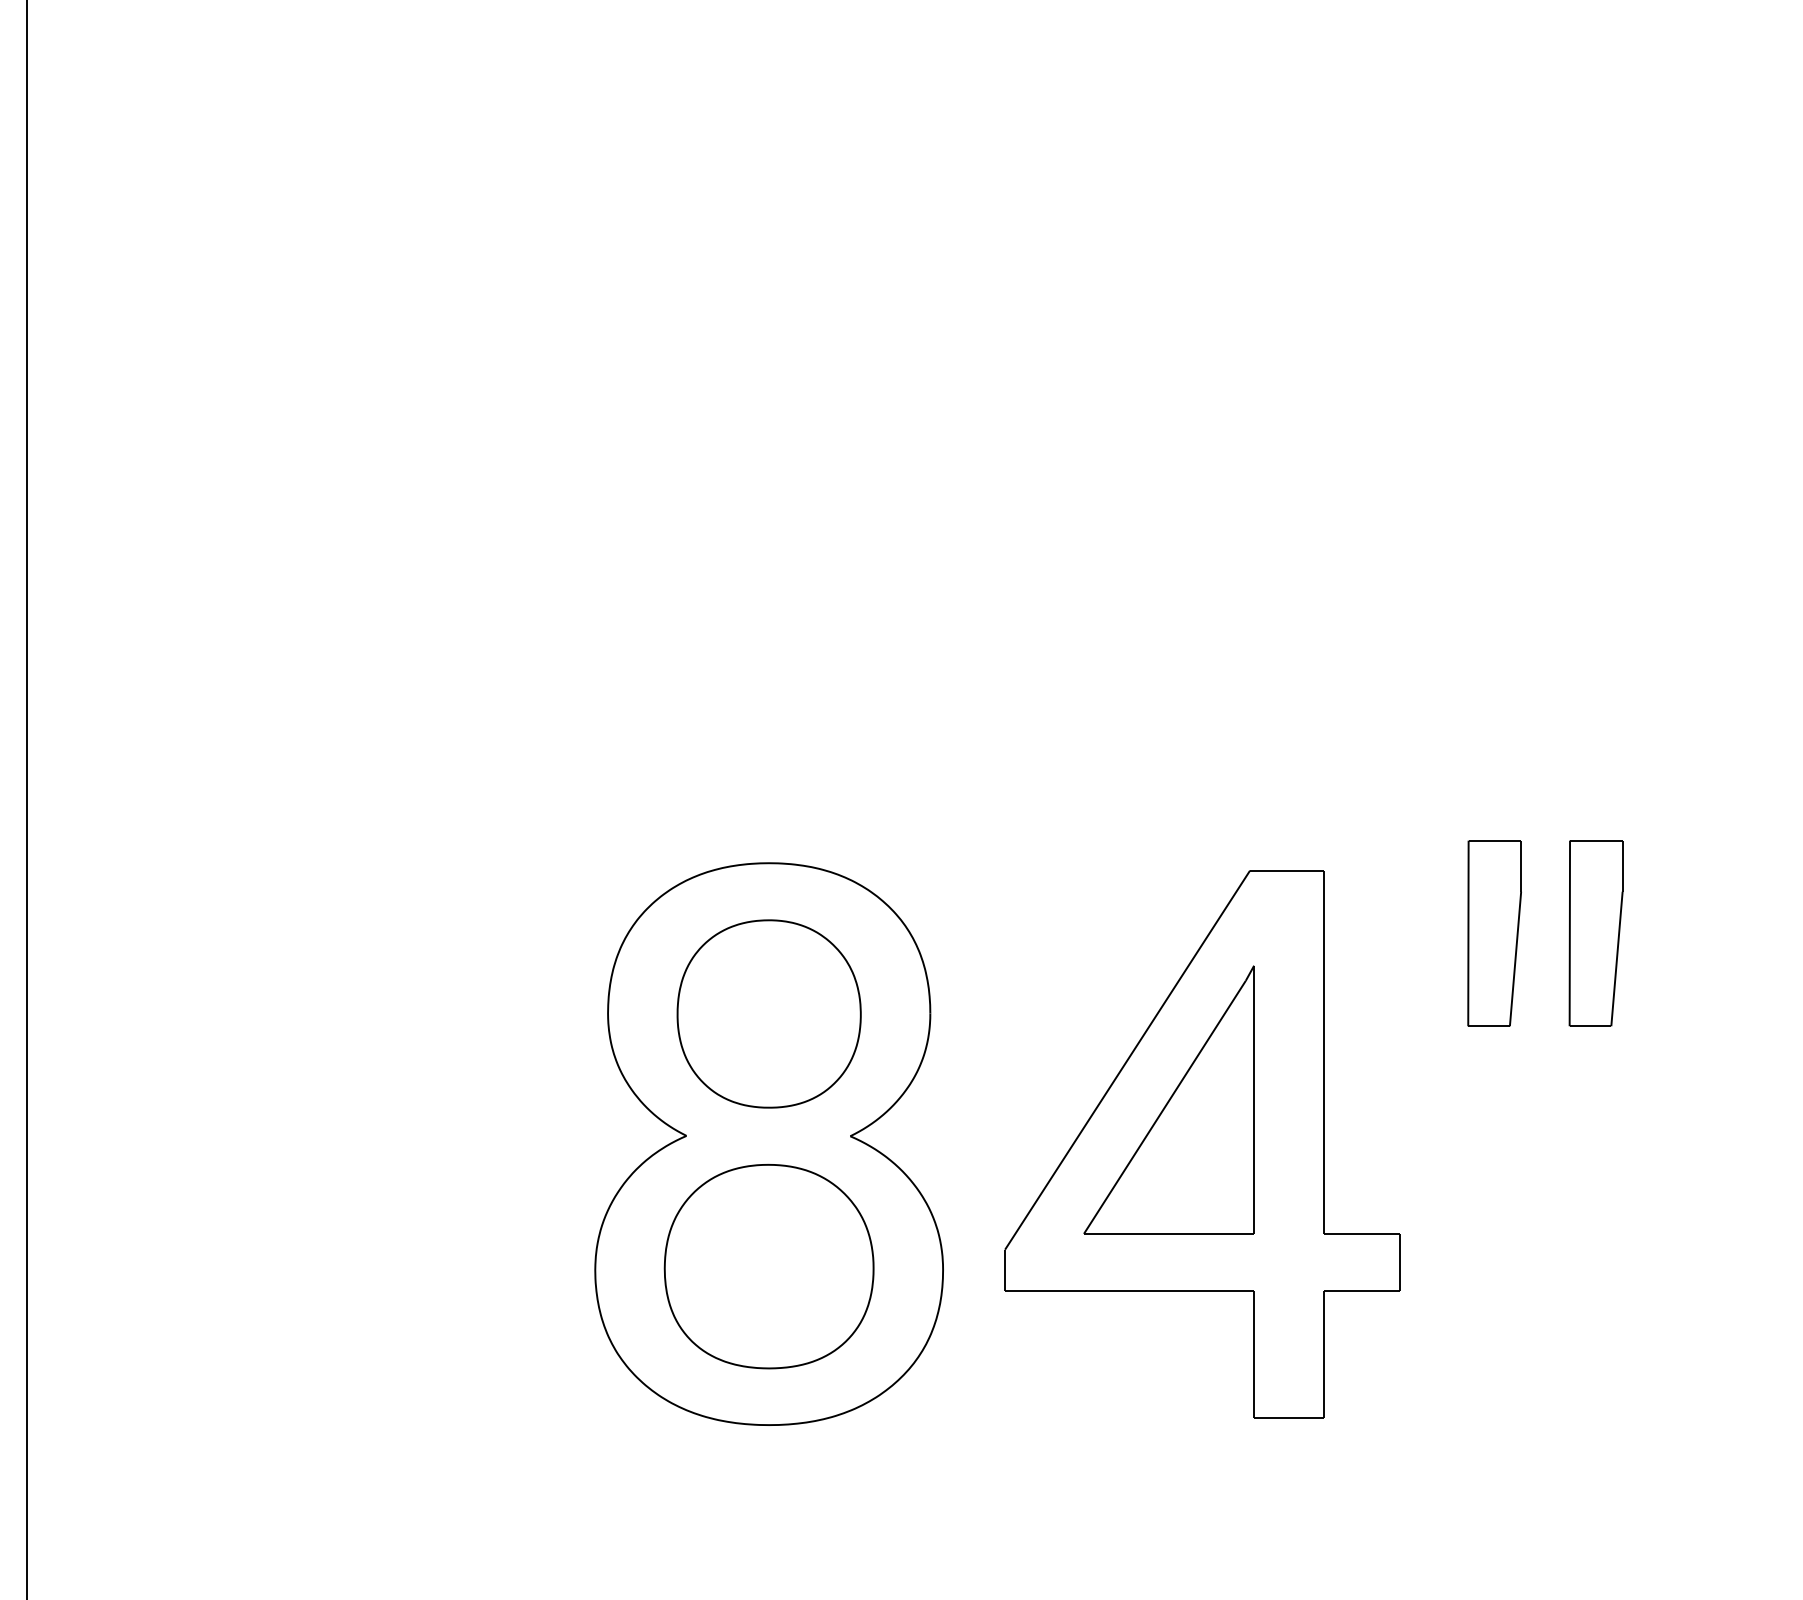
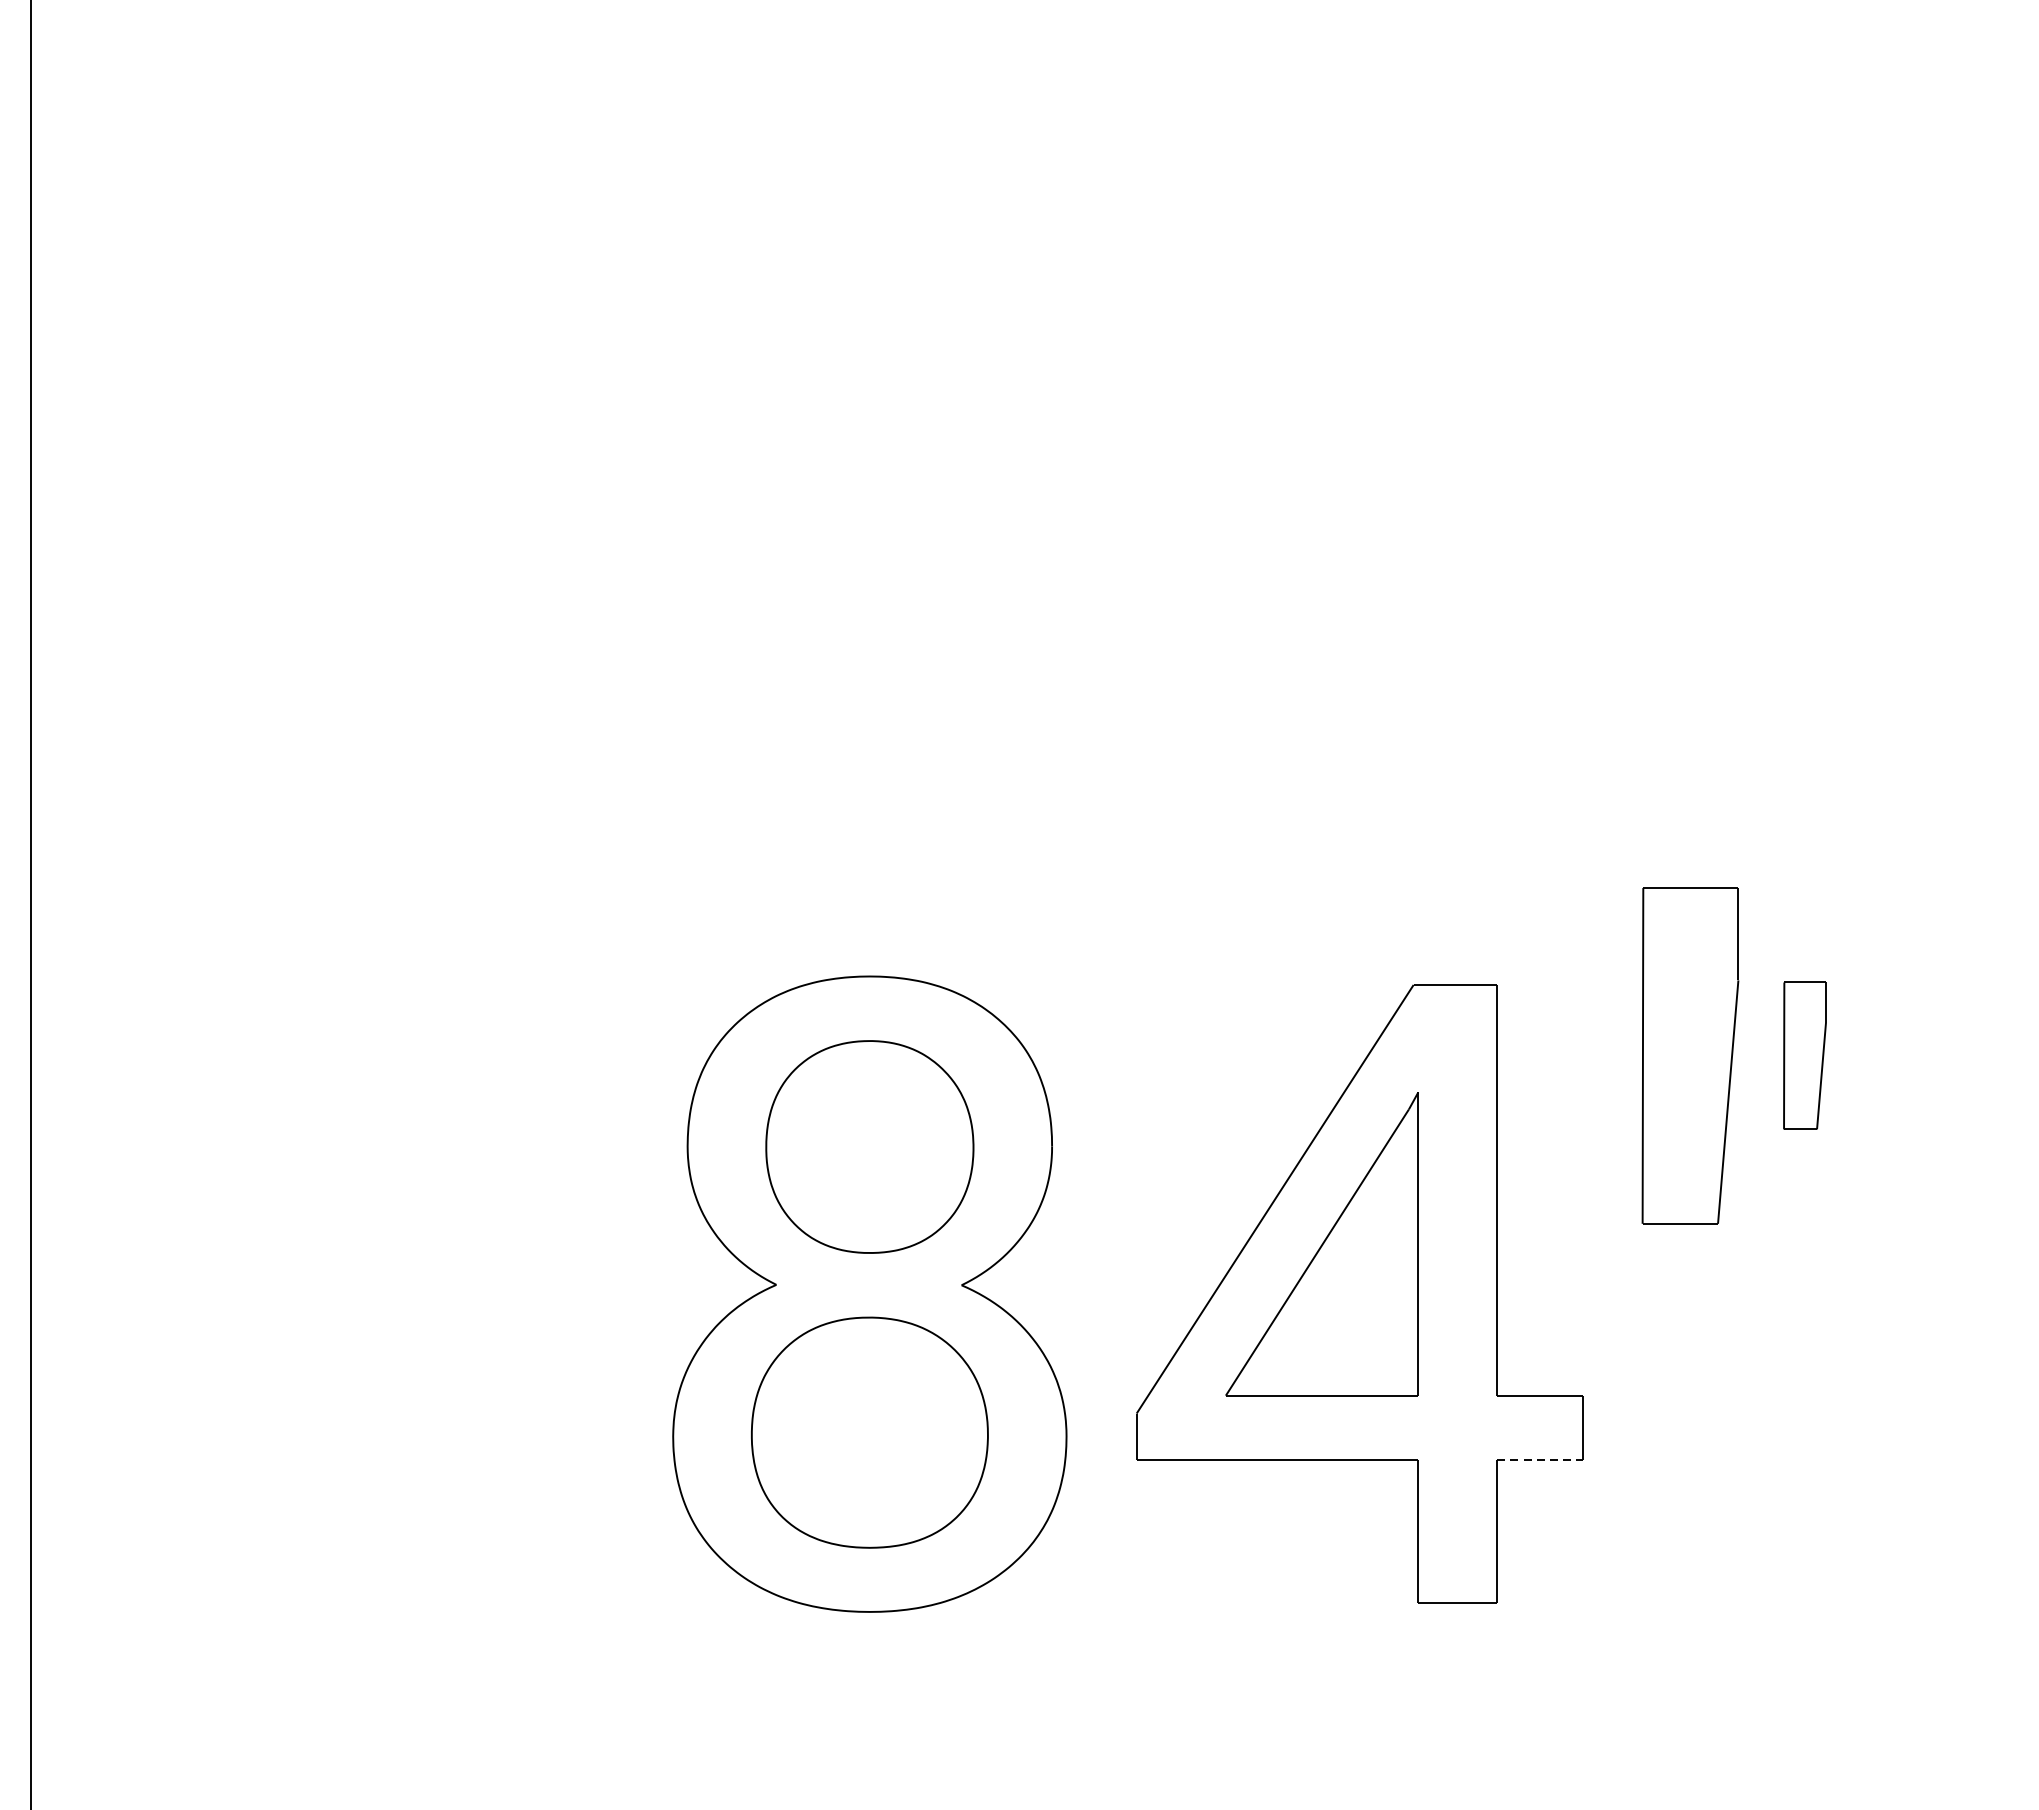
part: (1494, 933) -> (1690, 1055), size x1.6
part: (1595, 933) -> (1804, 1055), size x0.7
line: (1361, 1290) -> (1539, 1459), solid -> dashed

